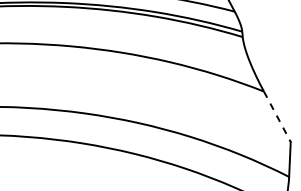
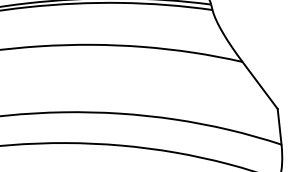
line: (277, 116) -> (260, 85), dashed -> solid

